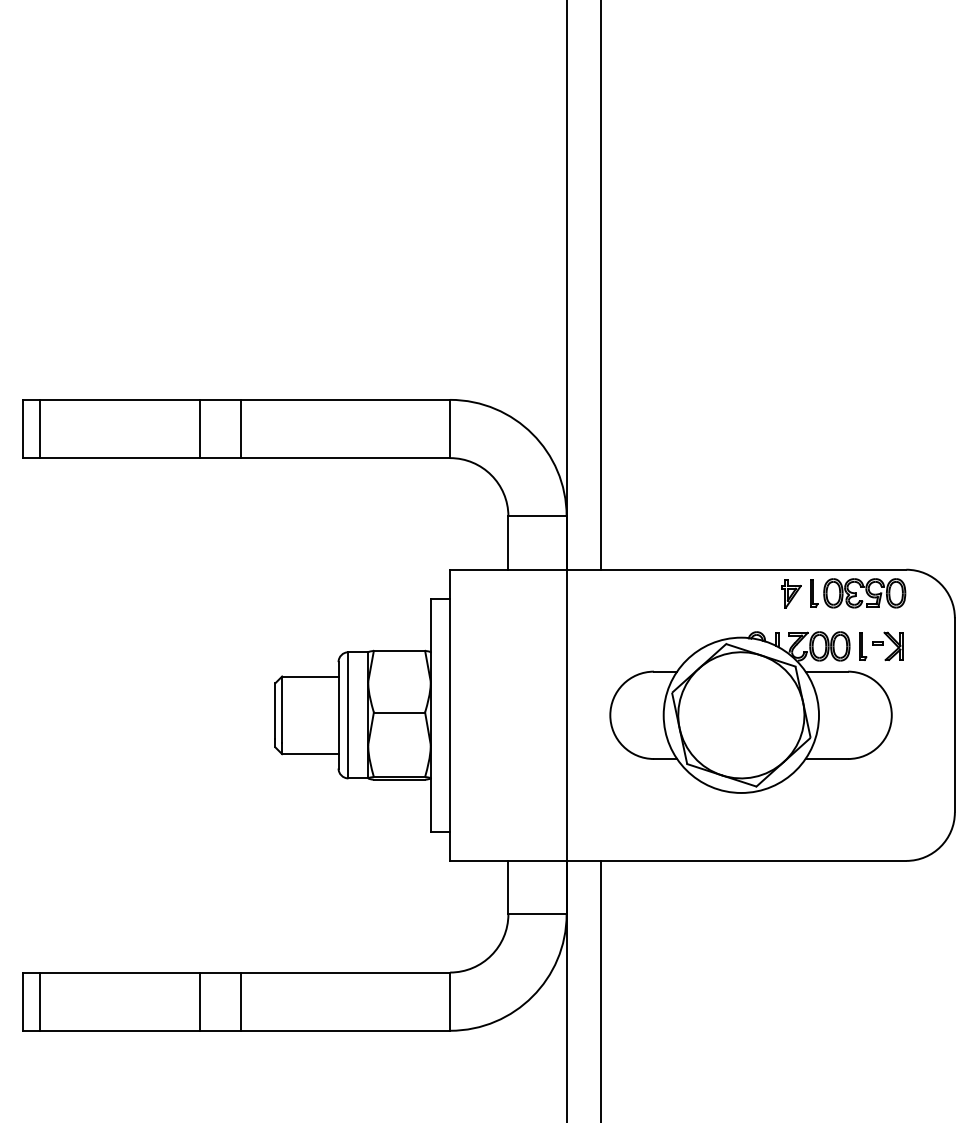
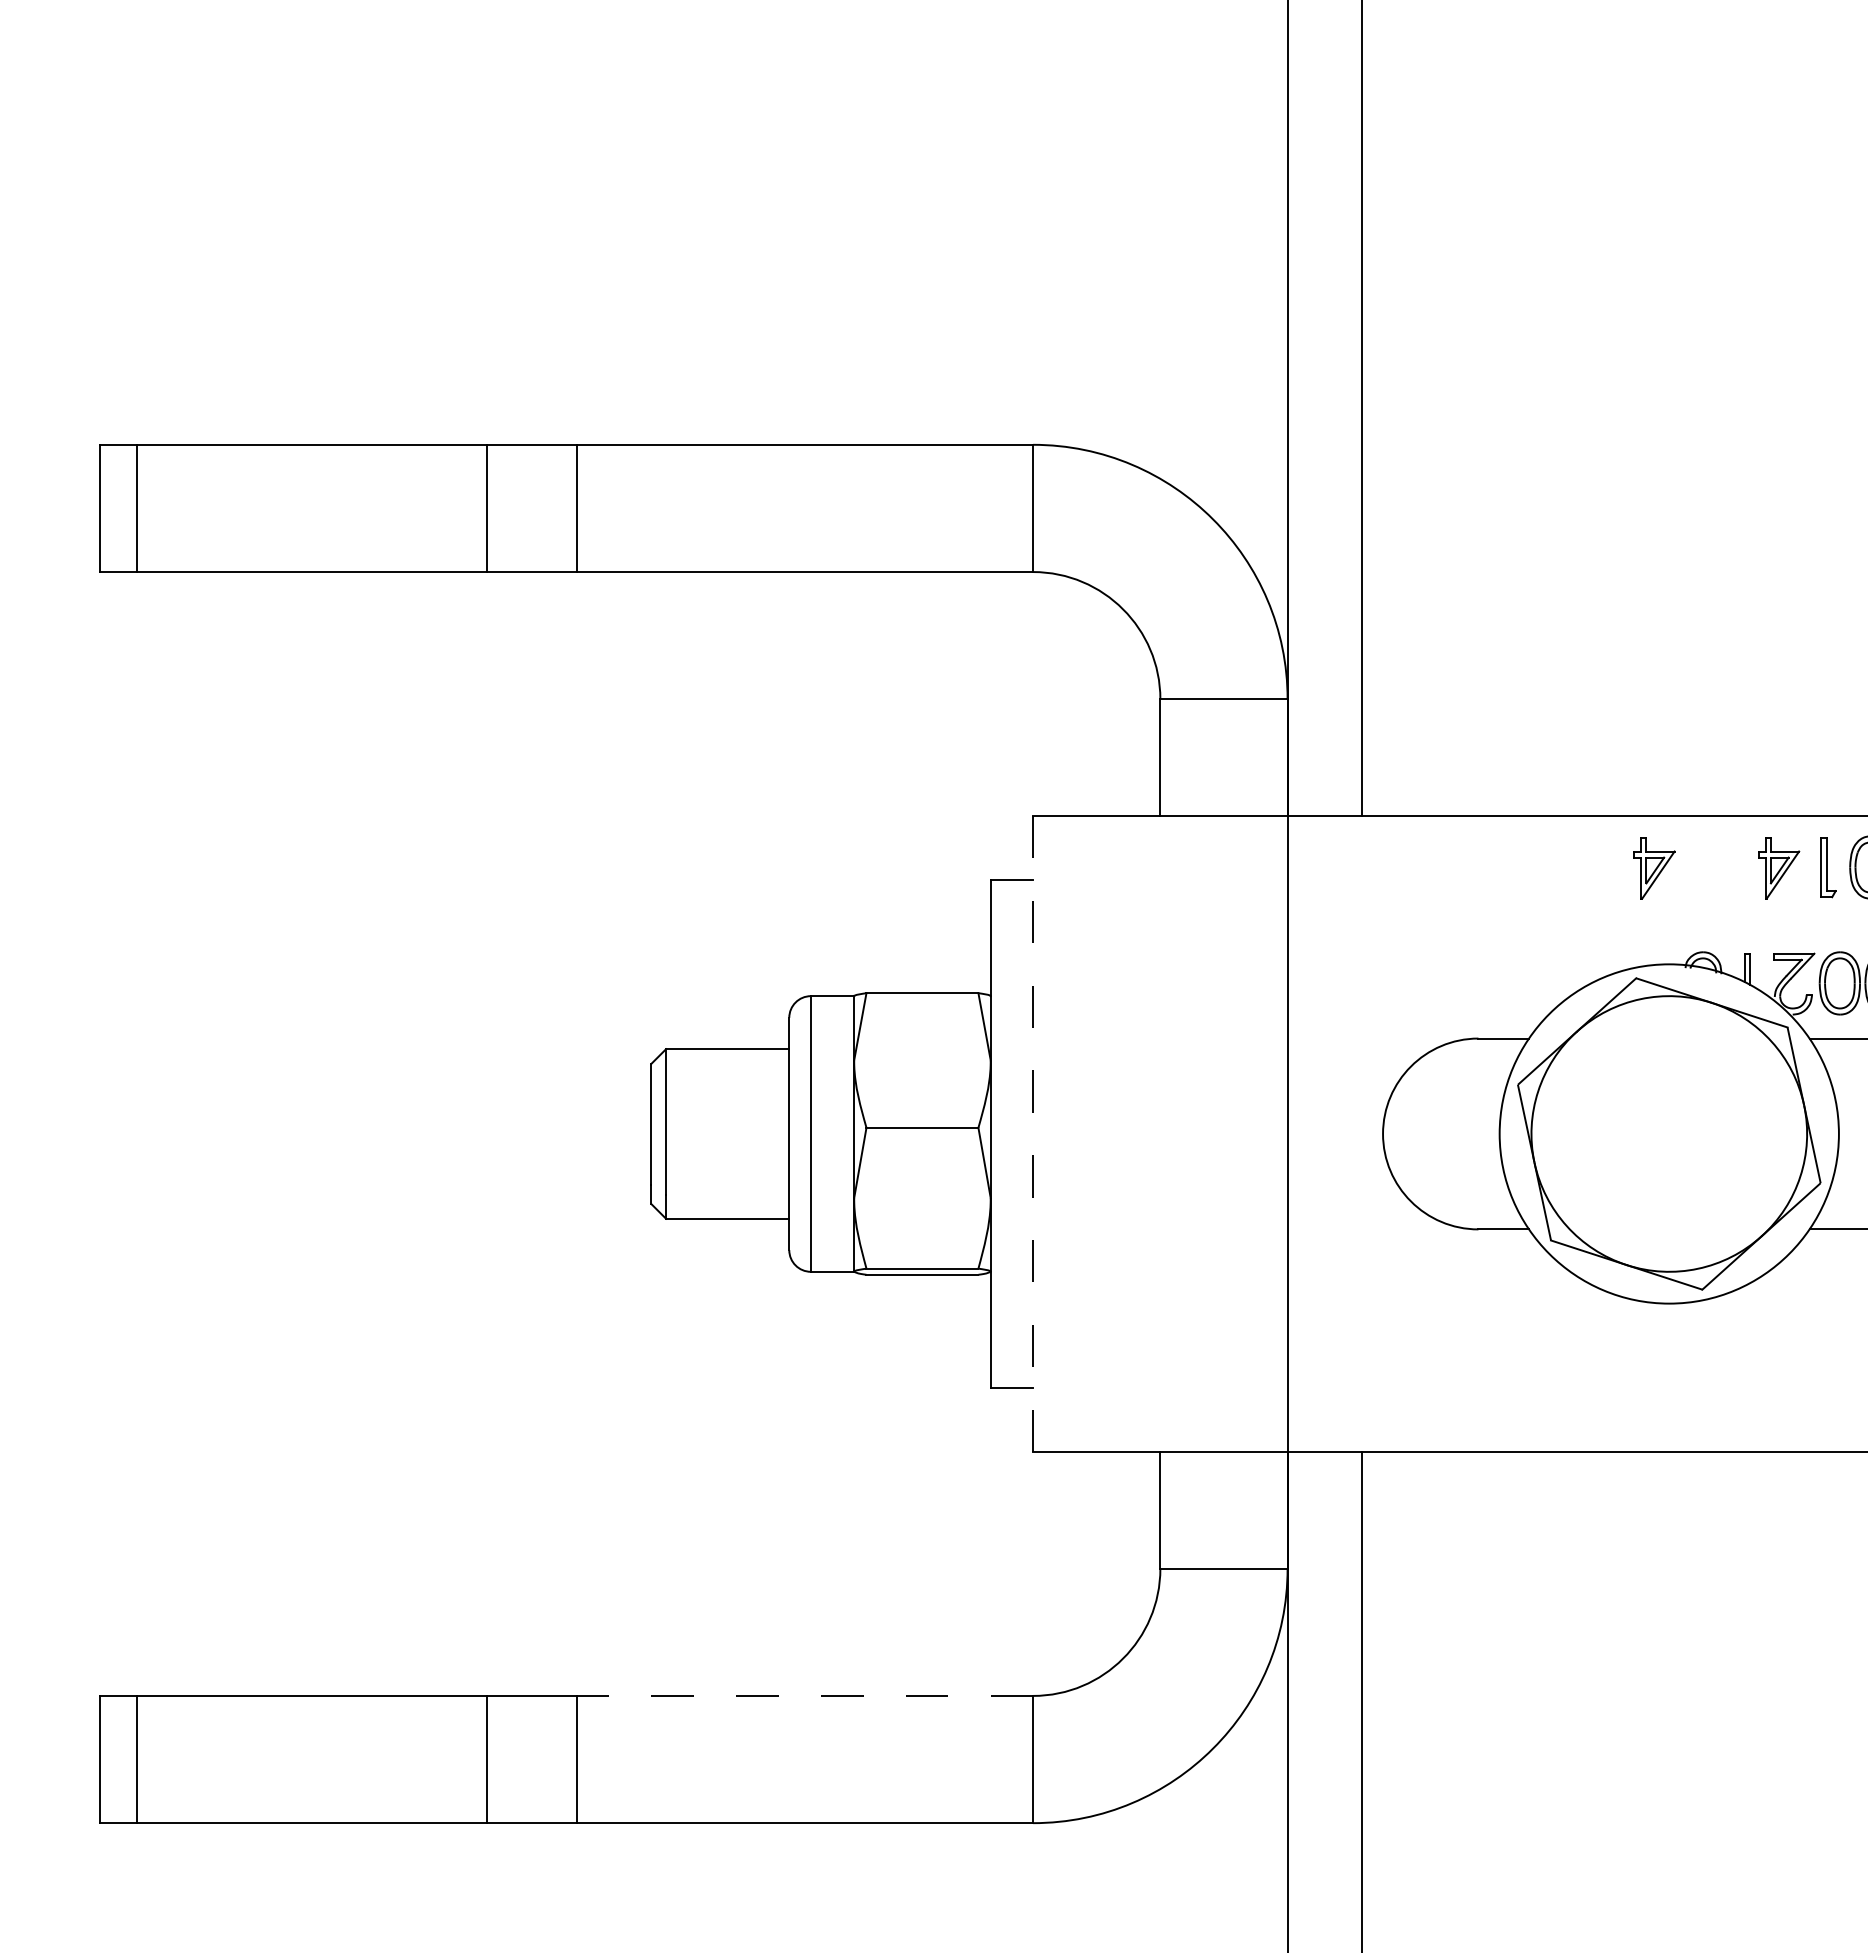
part: (734, 593) -> (1654, 867), added
line: (450, 715) -> (1033, 1134), solid -> dashed
line: (345, 972) -> (804, 1695), solid -> dashed

